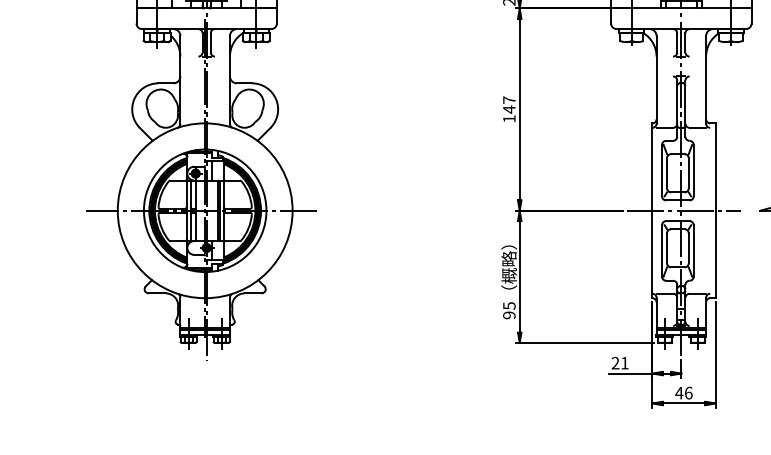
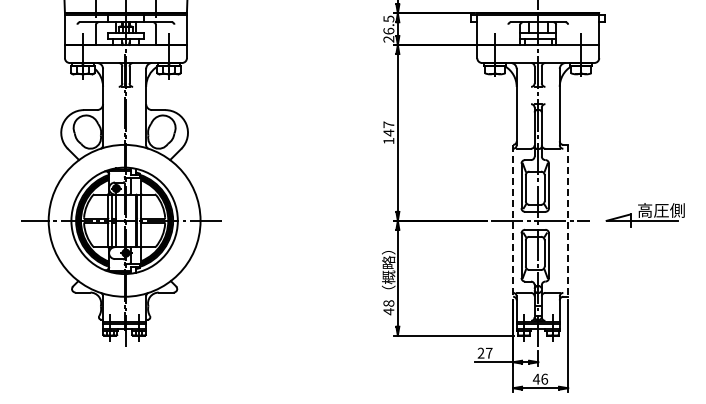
line: (652, 210) -> (513, 220), solid -> dashed
line: (716, 210) -> (568, 220), solid -> dashed
text: (508, 310) -> (388, 307), 95 -> 48
text: (625, 362) -> (489, 352), 21 -> 27

